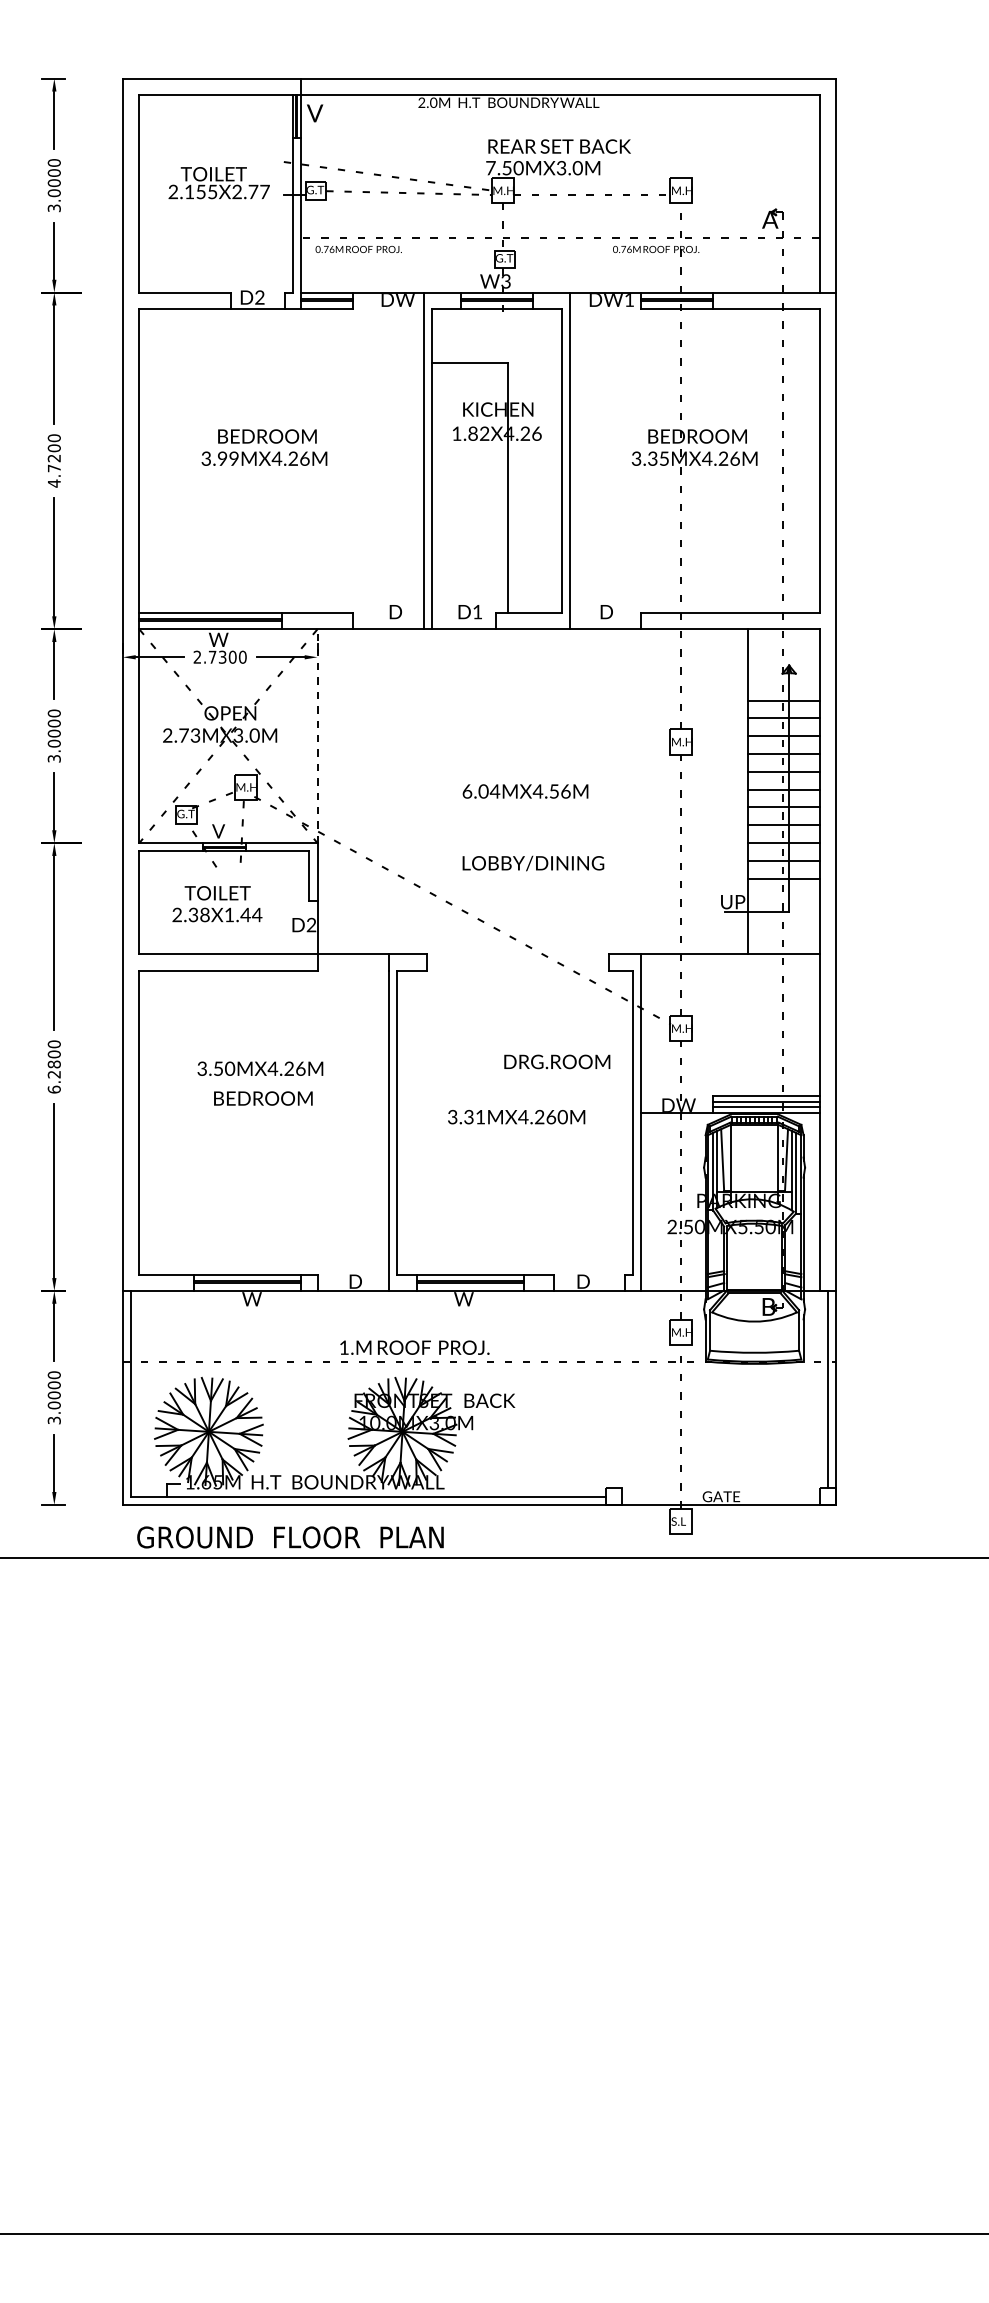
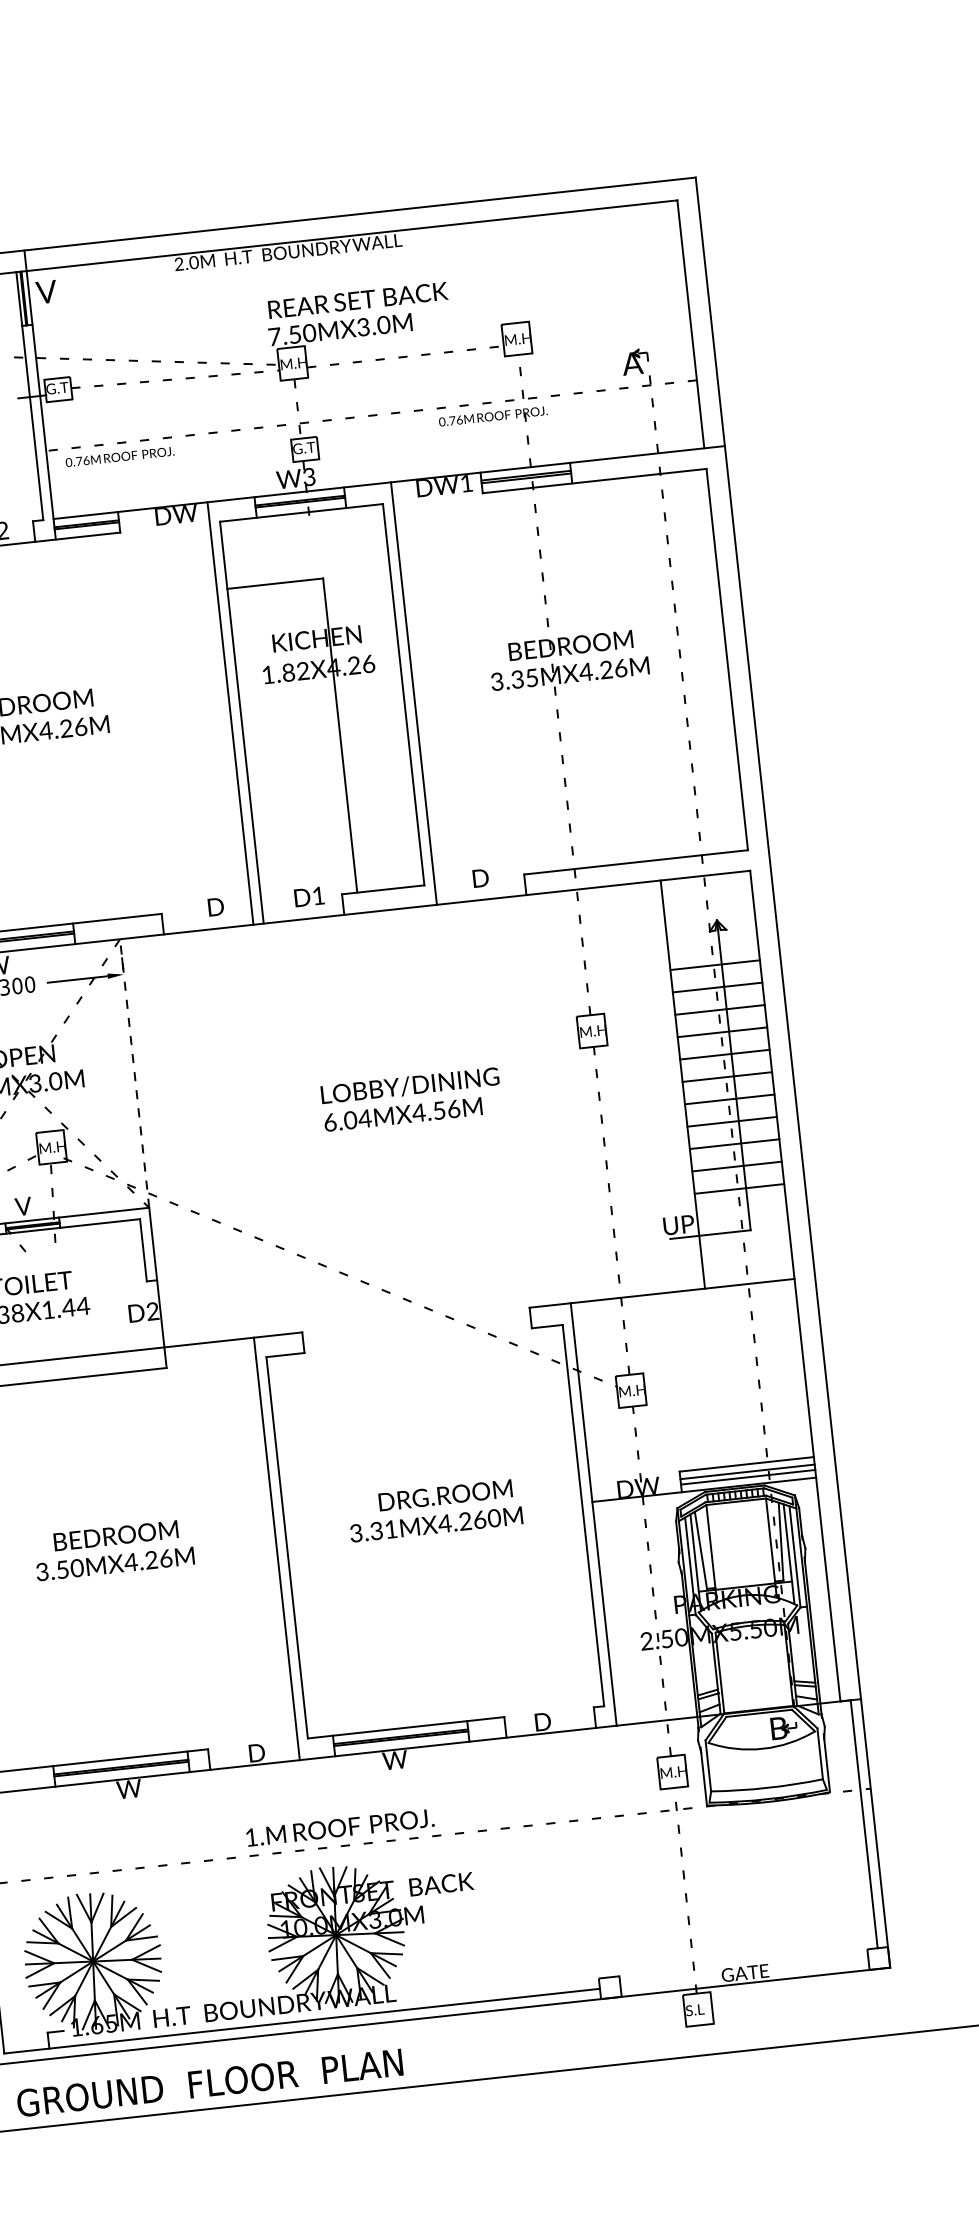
text: (533, 863) -> (410, 1085), moved
text: (557, 1061) -> (445, 1494), moved
text: (260, 1068) -> (115, 1563), moved

